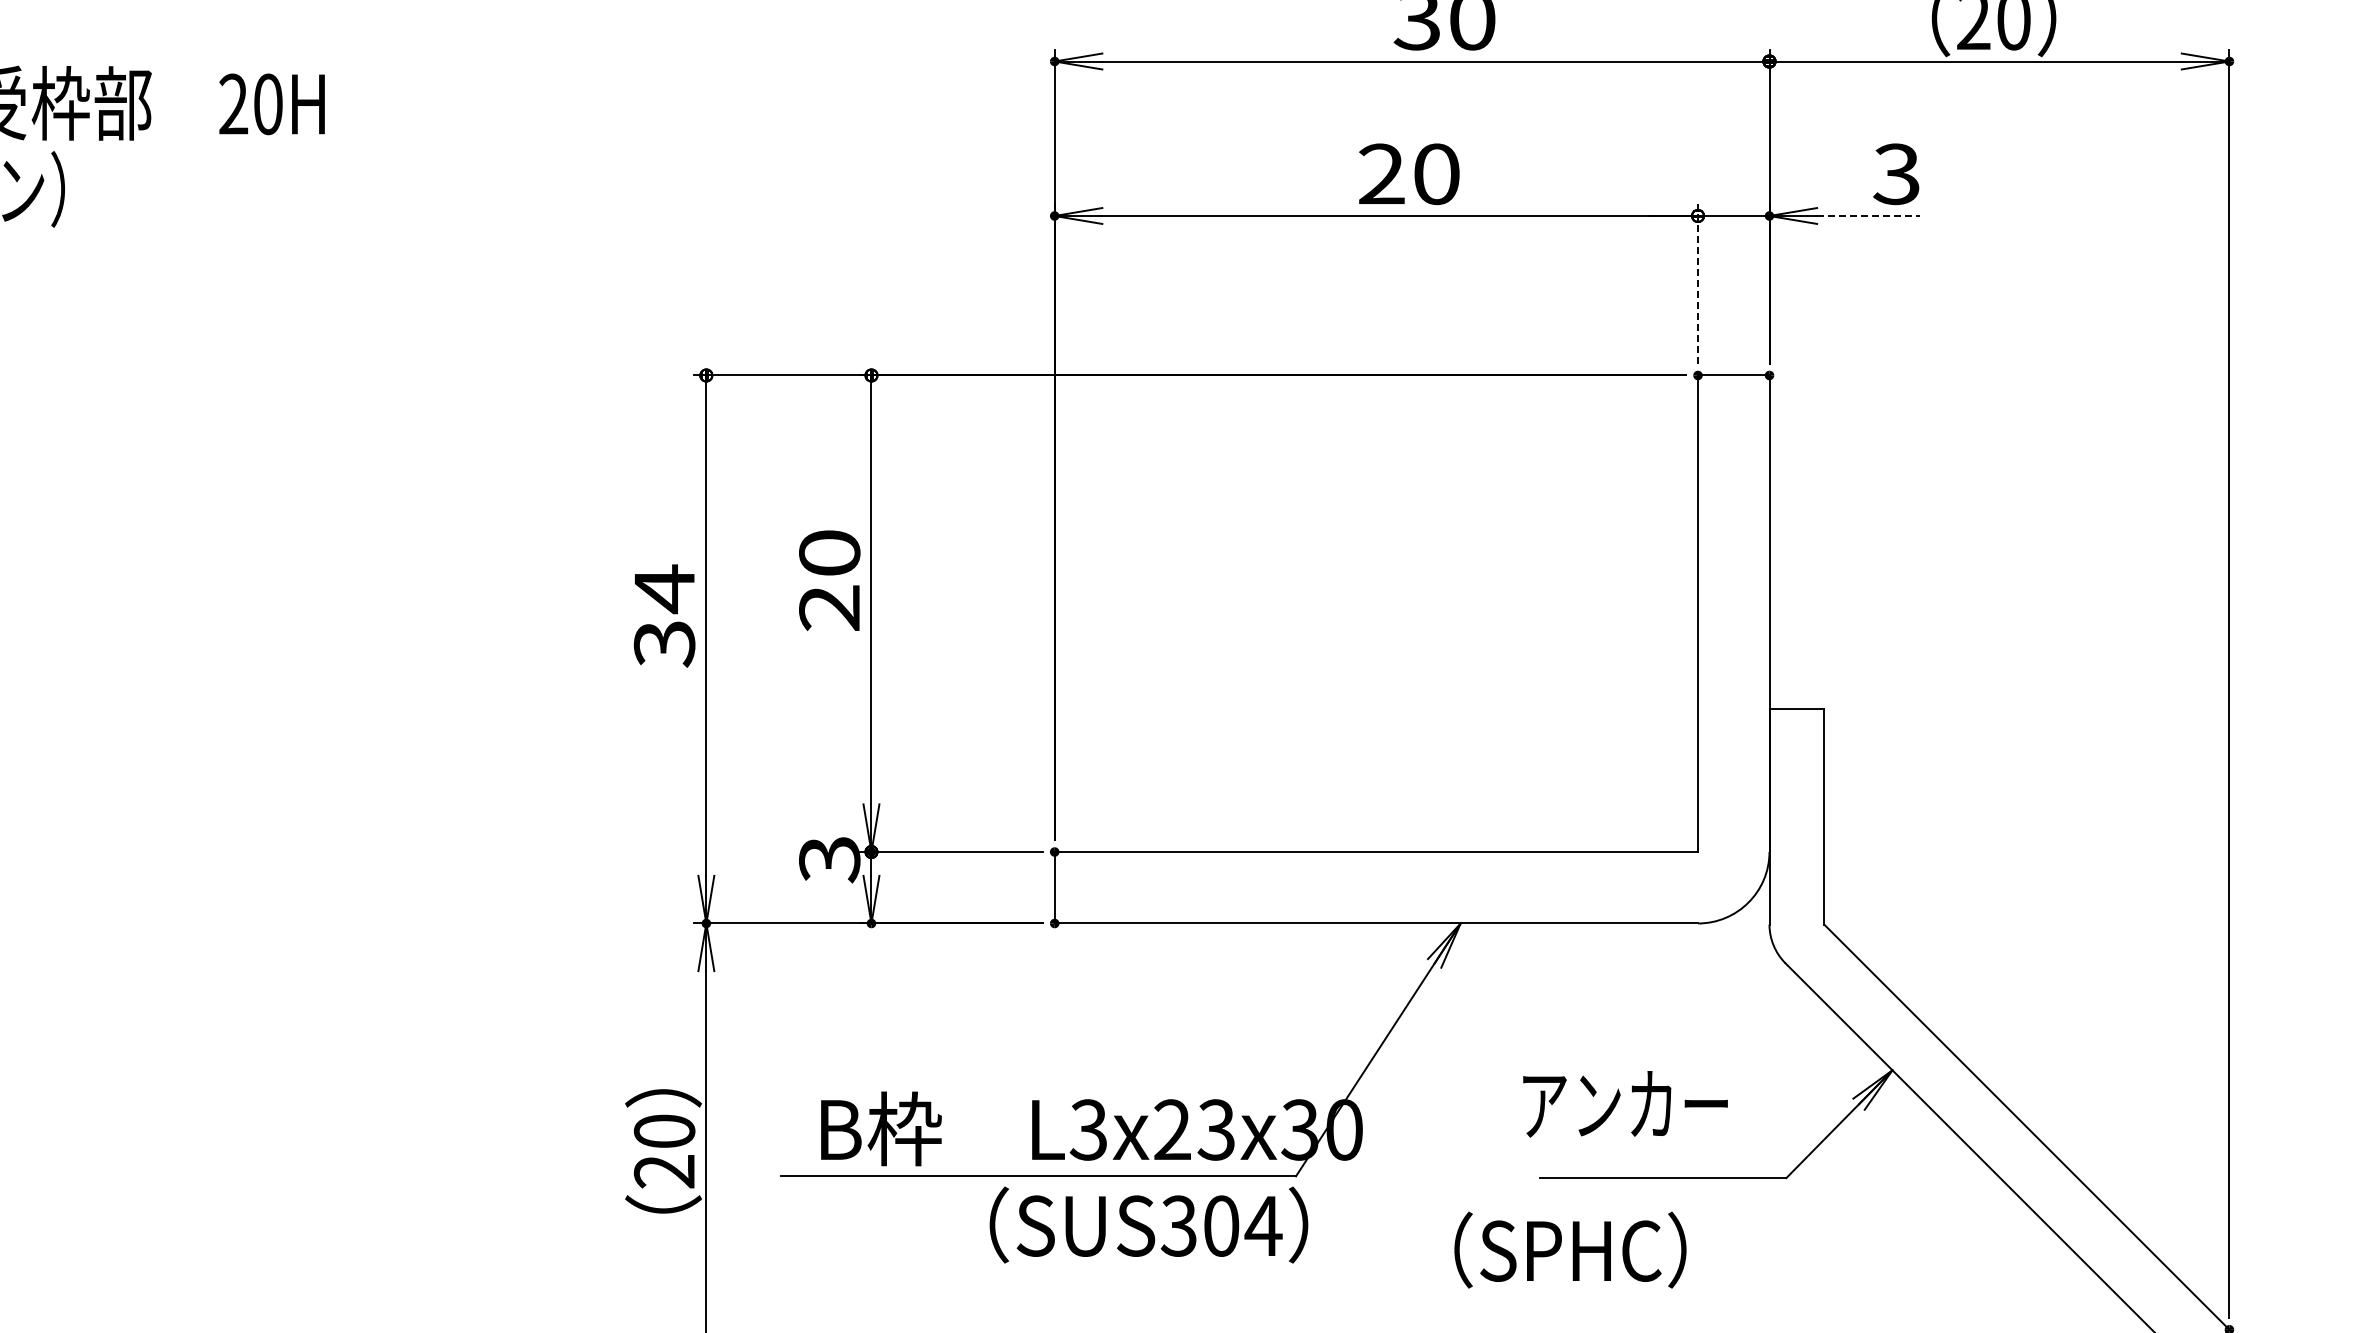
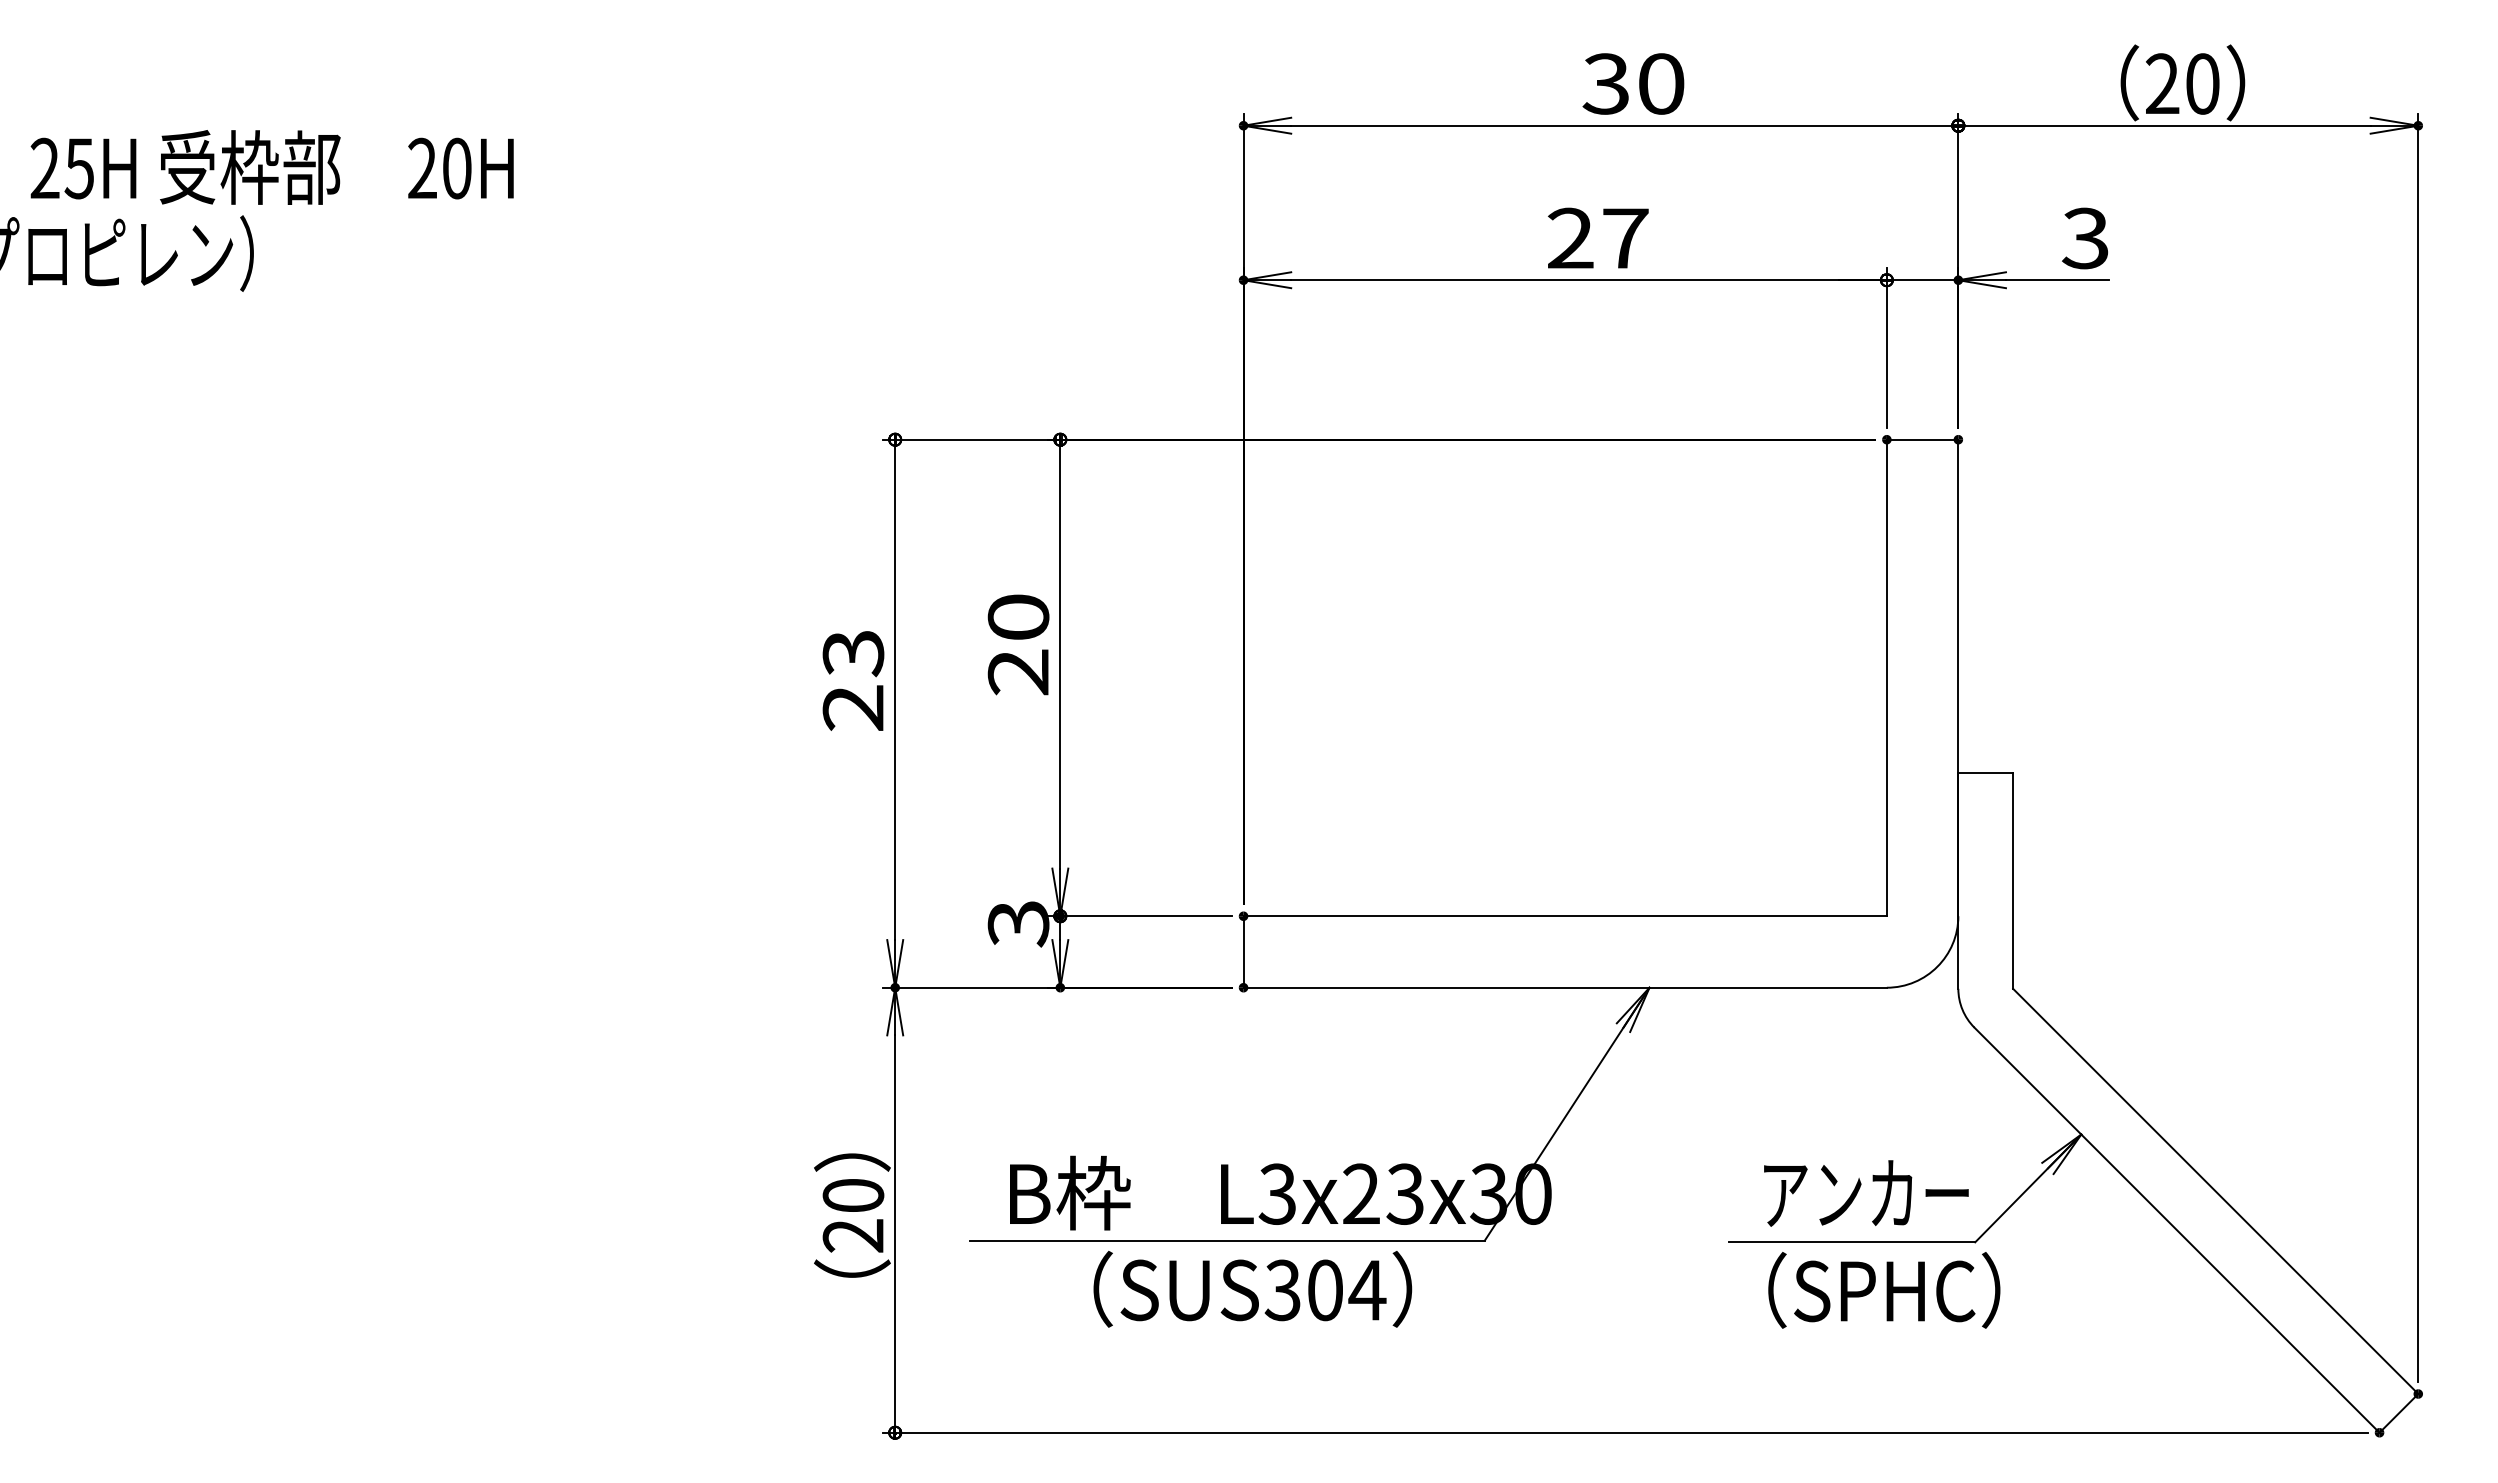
text: (1436, 174) -> (1625, 238), 20 -> 27
line: (1868, 216) -> (2057, 280), dashed -> solid
line: (1697, 284) -> (1886, 348), dashed -> solid
text: (664, 616) -> (853, 680), 34 -> 23
text: (1625, 1104) -> (1866, 1193), moved
text: (1148, 1224) -> (1252, 1288), moved
text: (1570, 1250) -> (1884, 1290), moved

